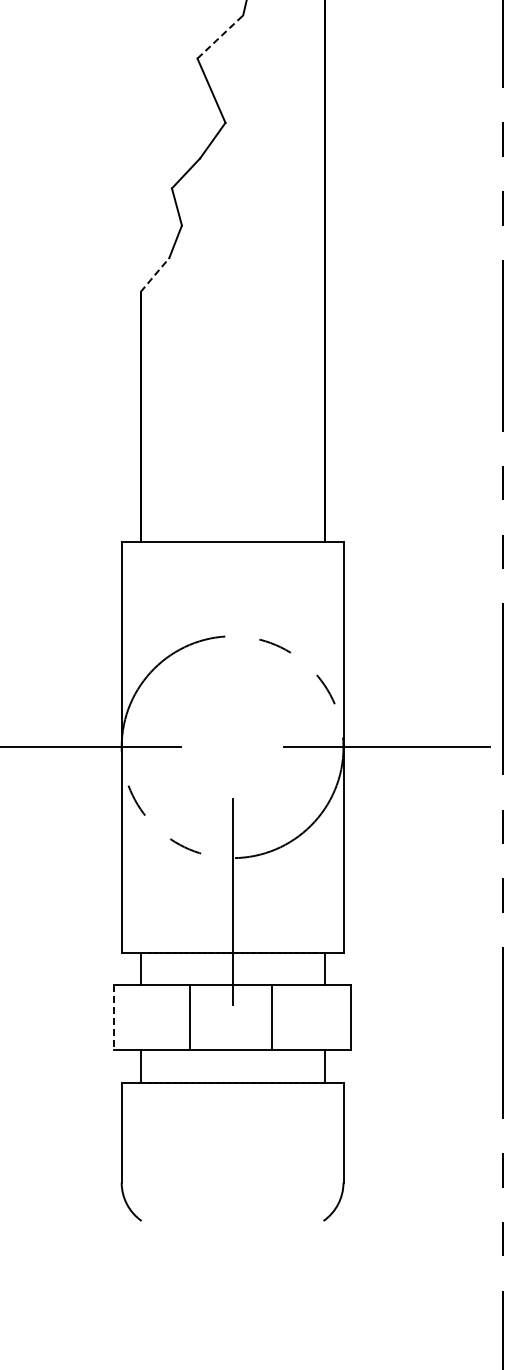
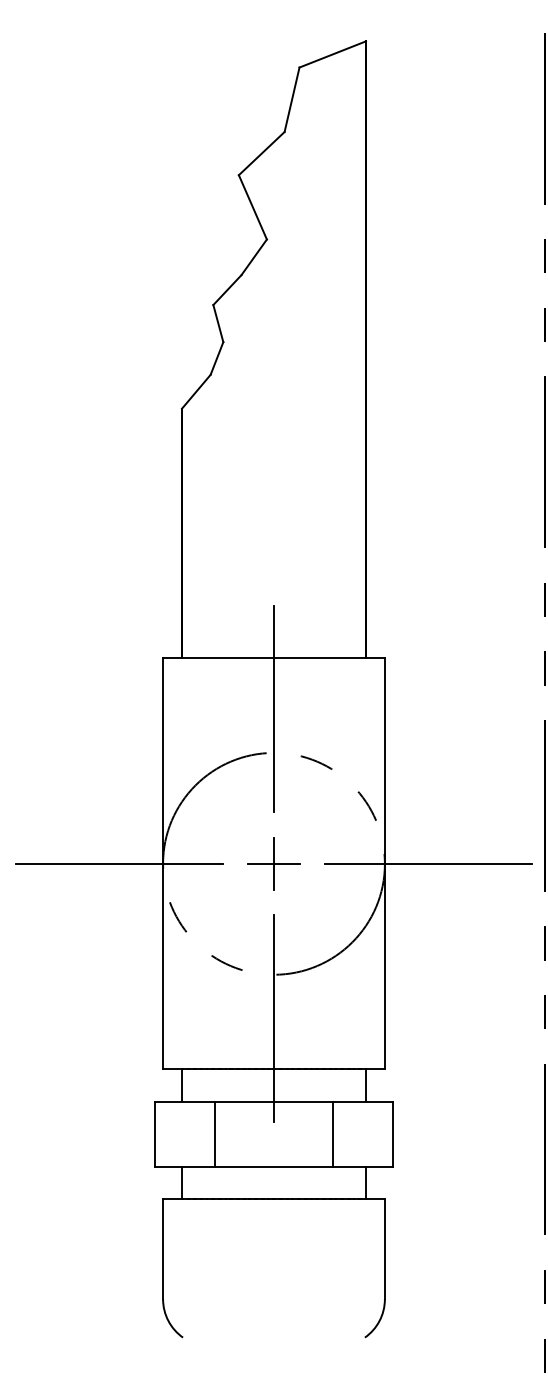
line: (221, 36) -> (262, 153), dashed -> solid
line: (155, 274) -> (196, 391), dashed -> solid
line: (233, 592) -> (274, 709), added
part: (232, 746) -> (273, 863), added
line: (190, 1016) -> (214, 1133), moved
line: (272, 1016) -> (333, 1133), moved
line: (114, 1017) -> (155, 1134), dashed -> solid

